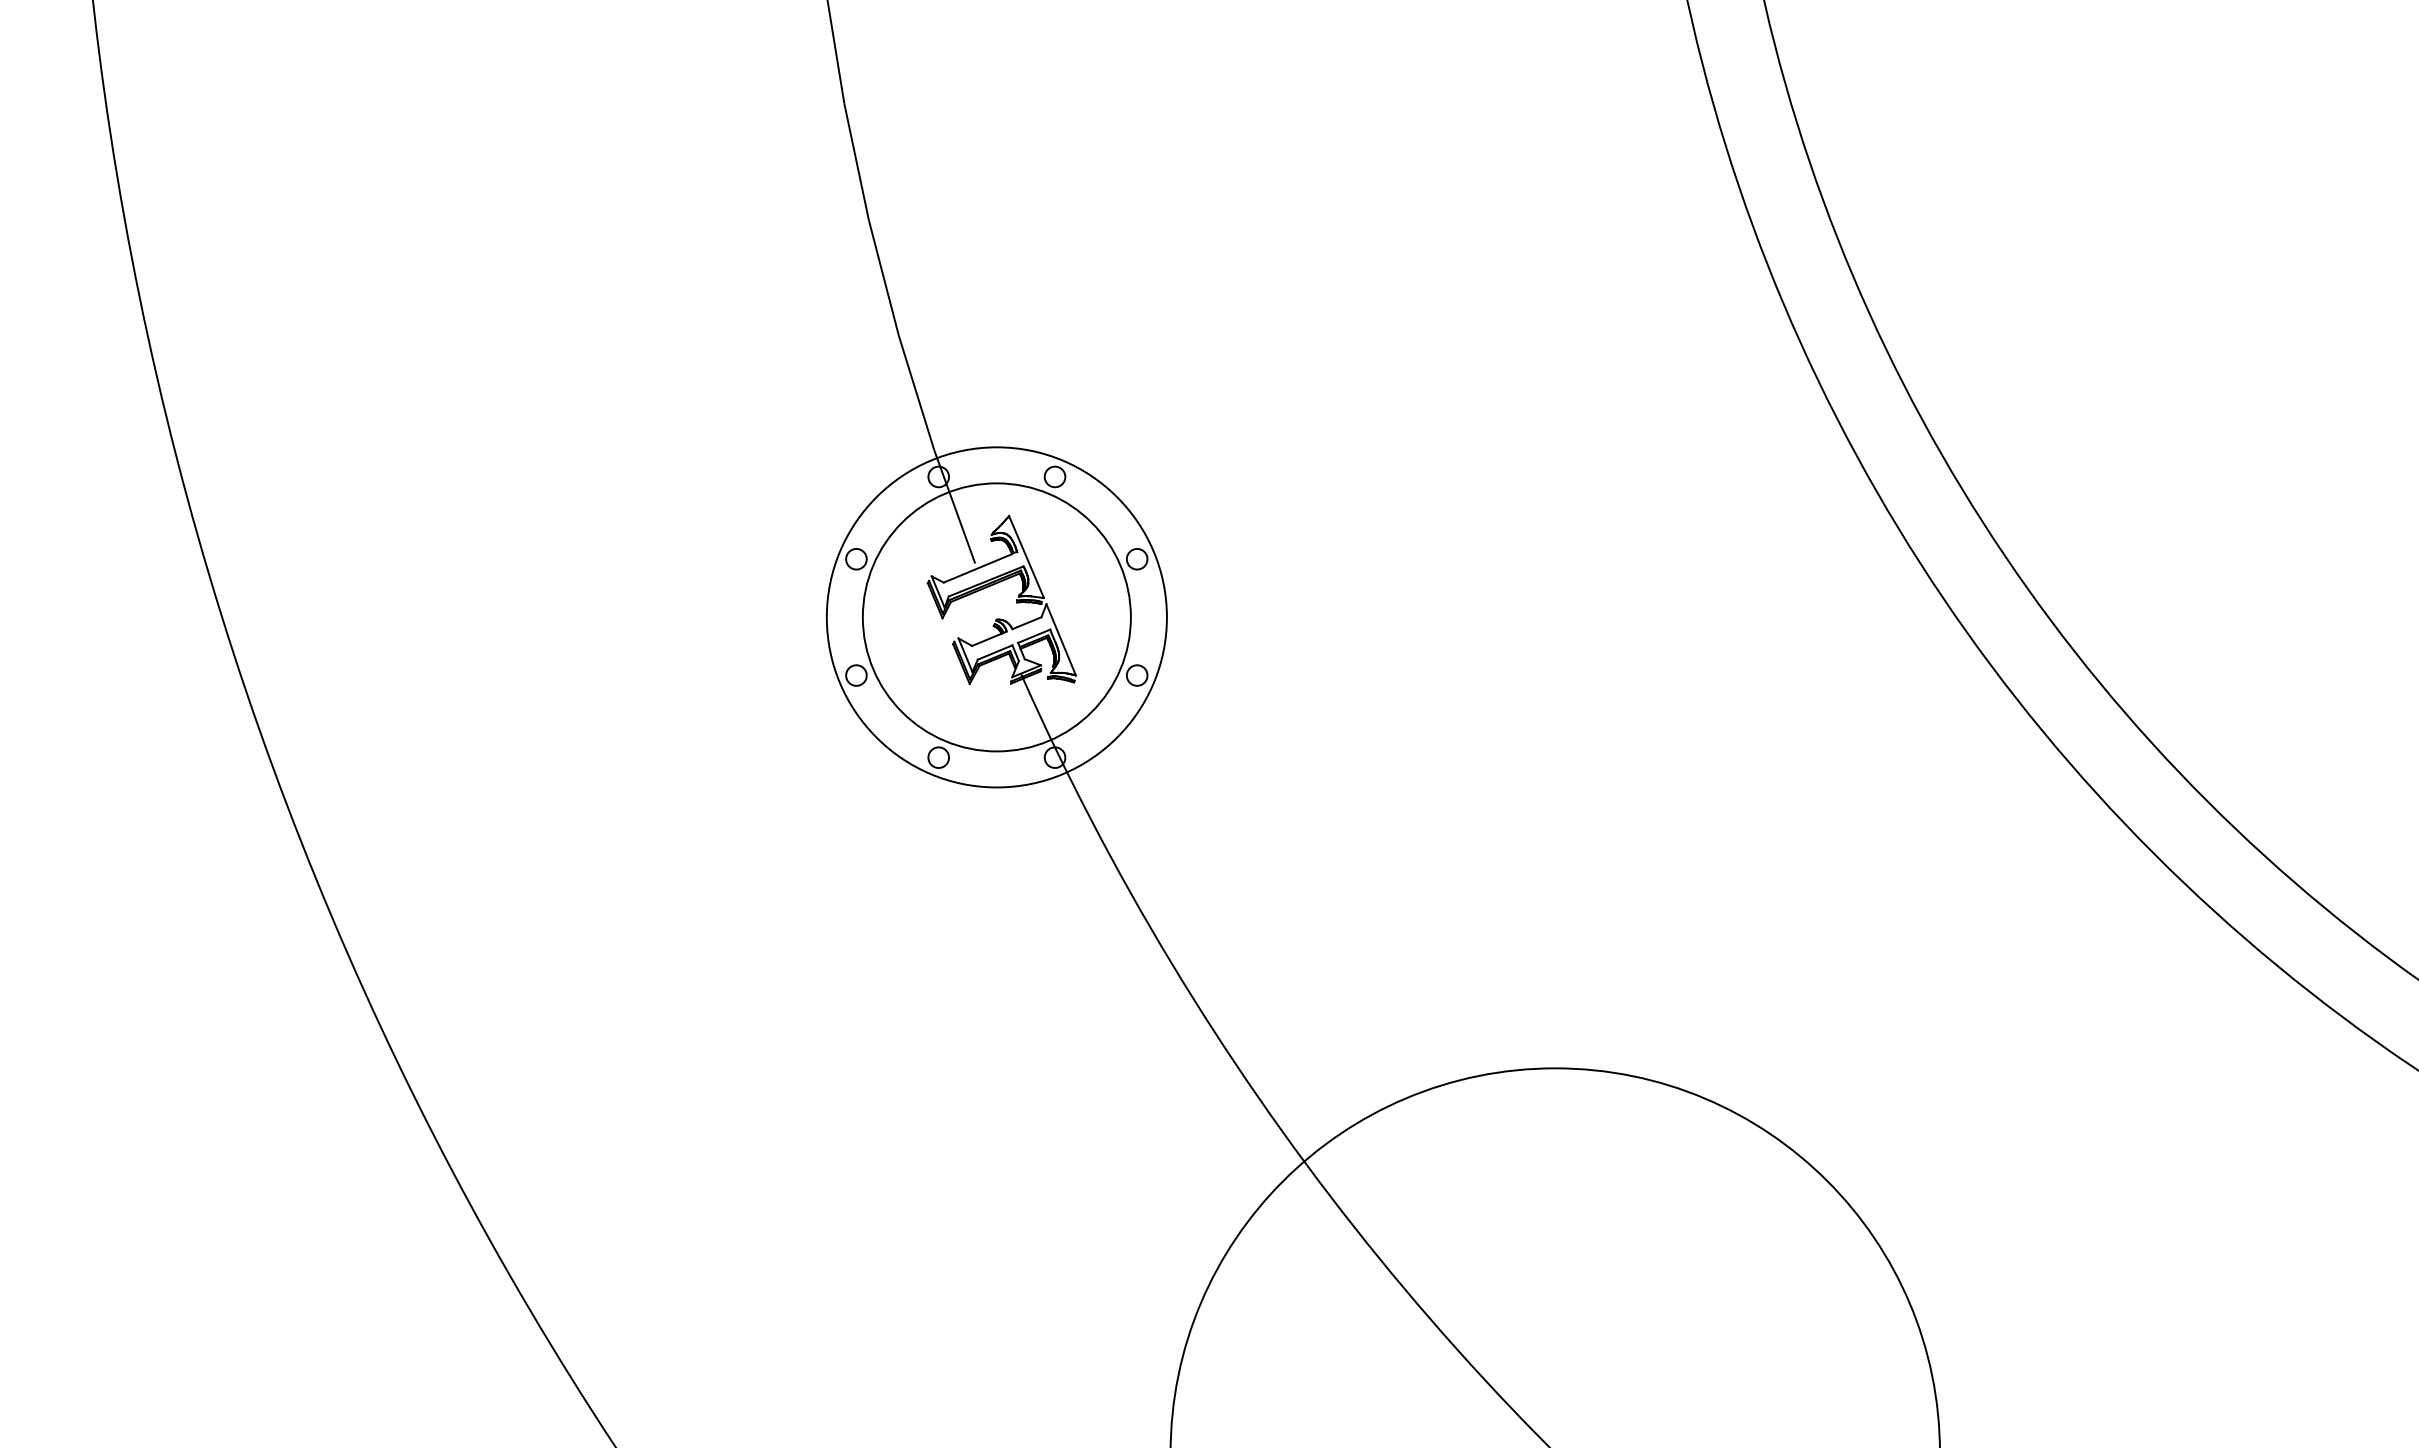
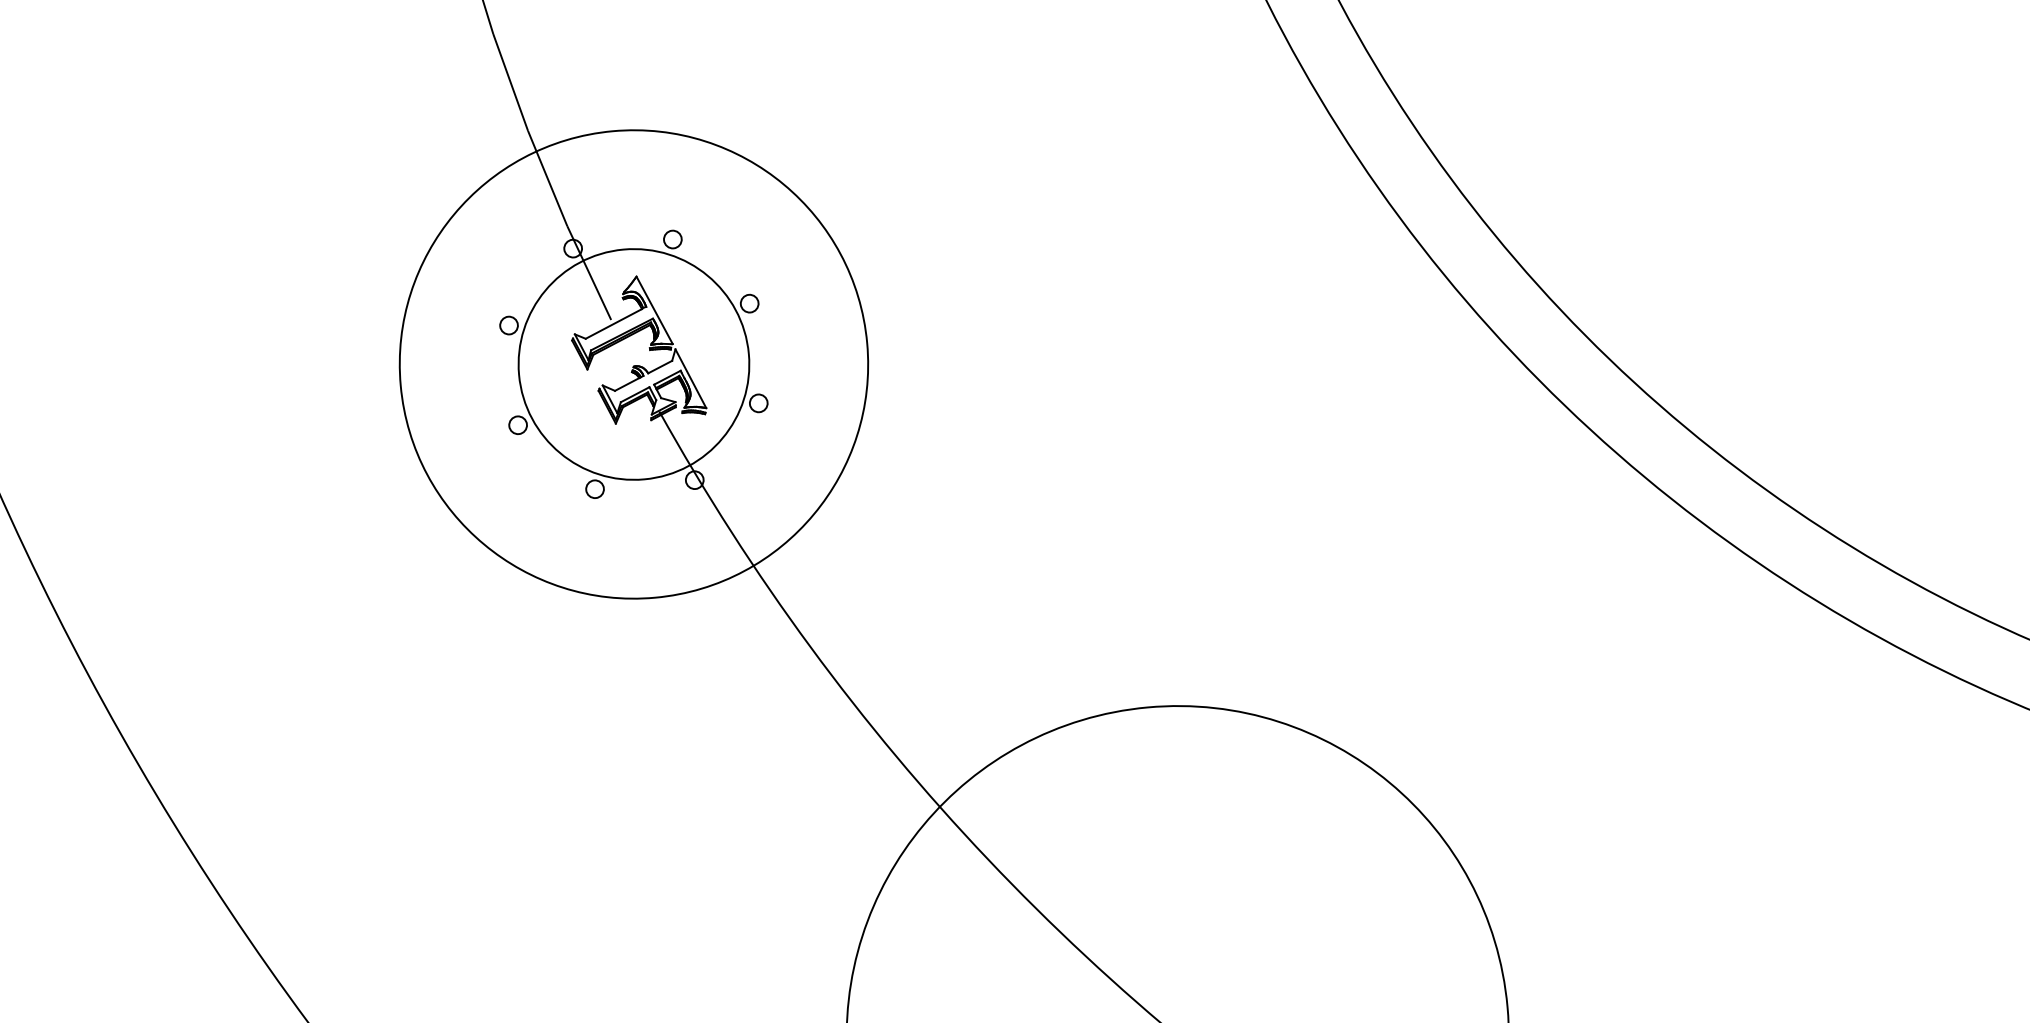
circle: (996, 617) -> (633, 364), size x1.6

